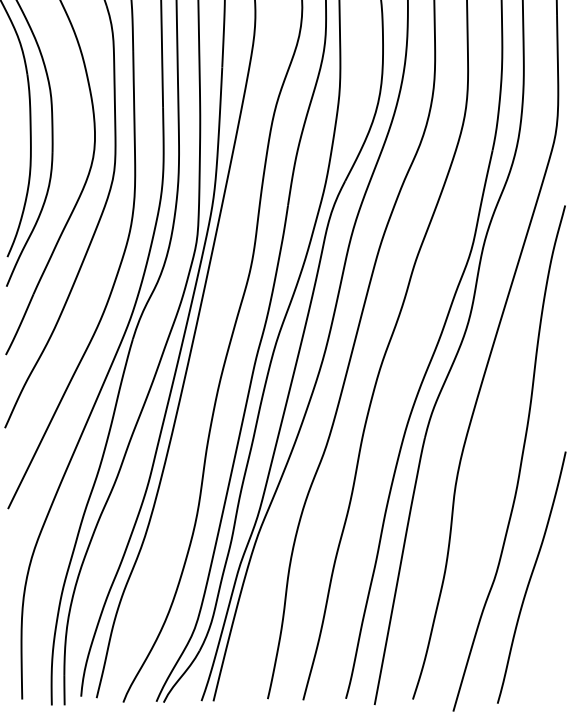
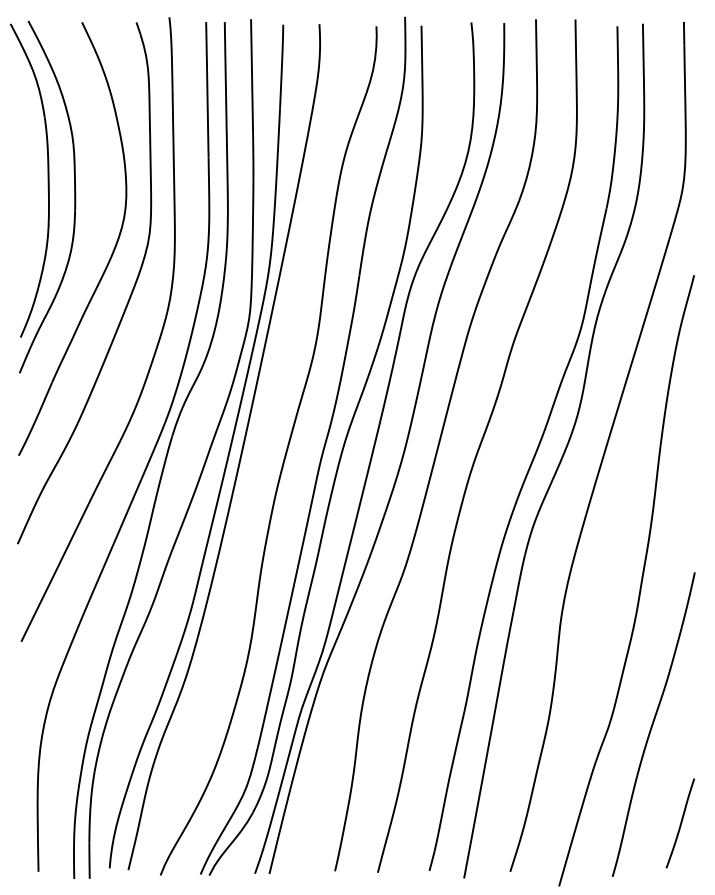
curve: (553, 659) -> (680, 823), added

